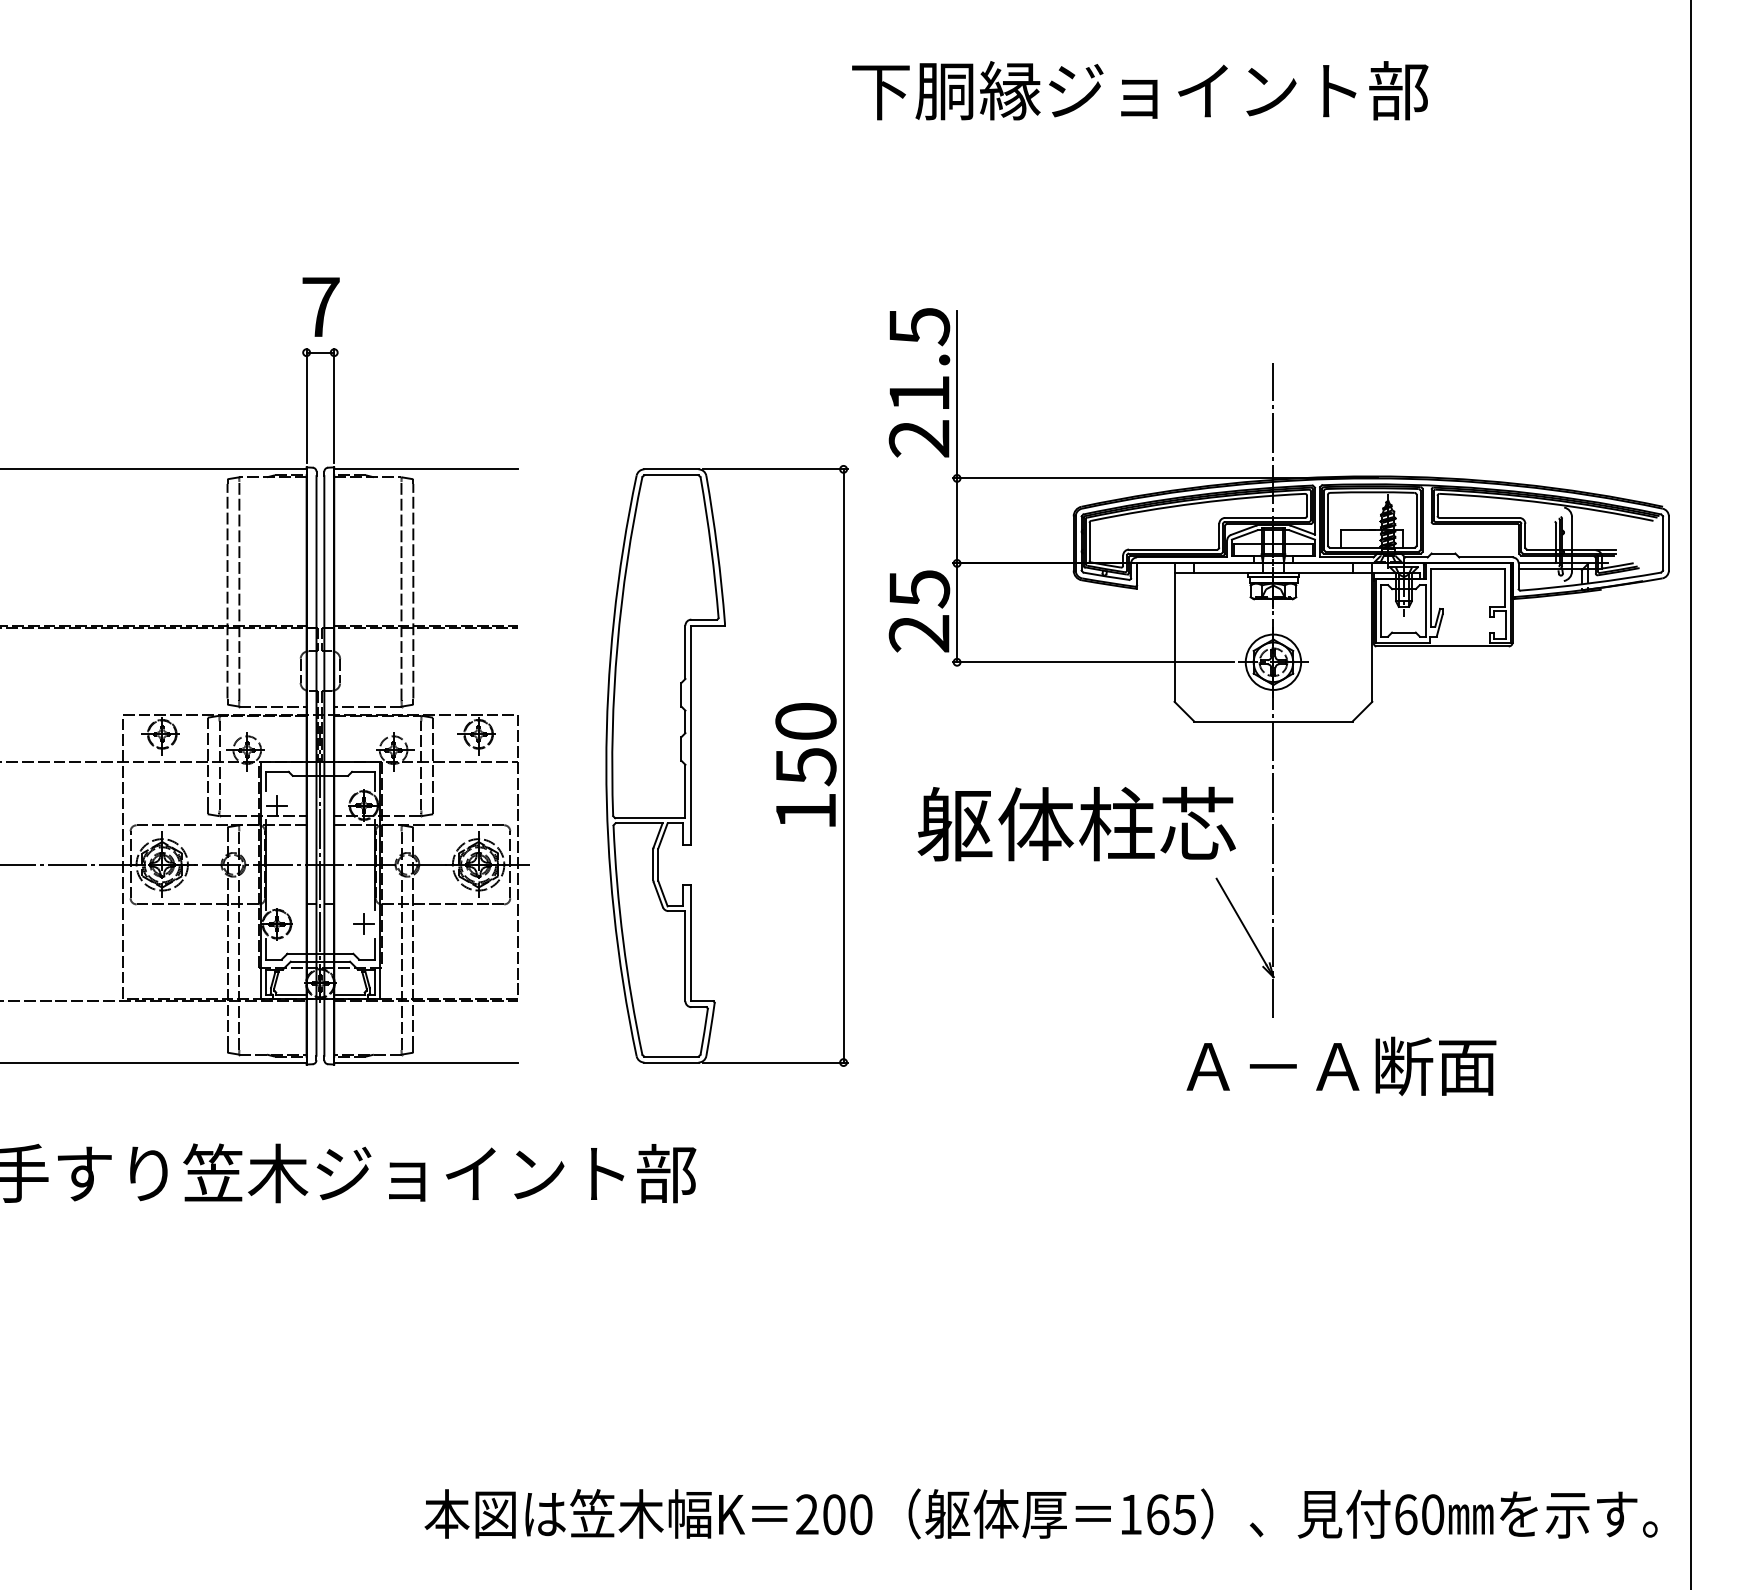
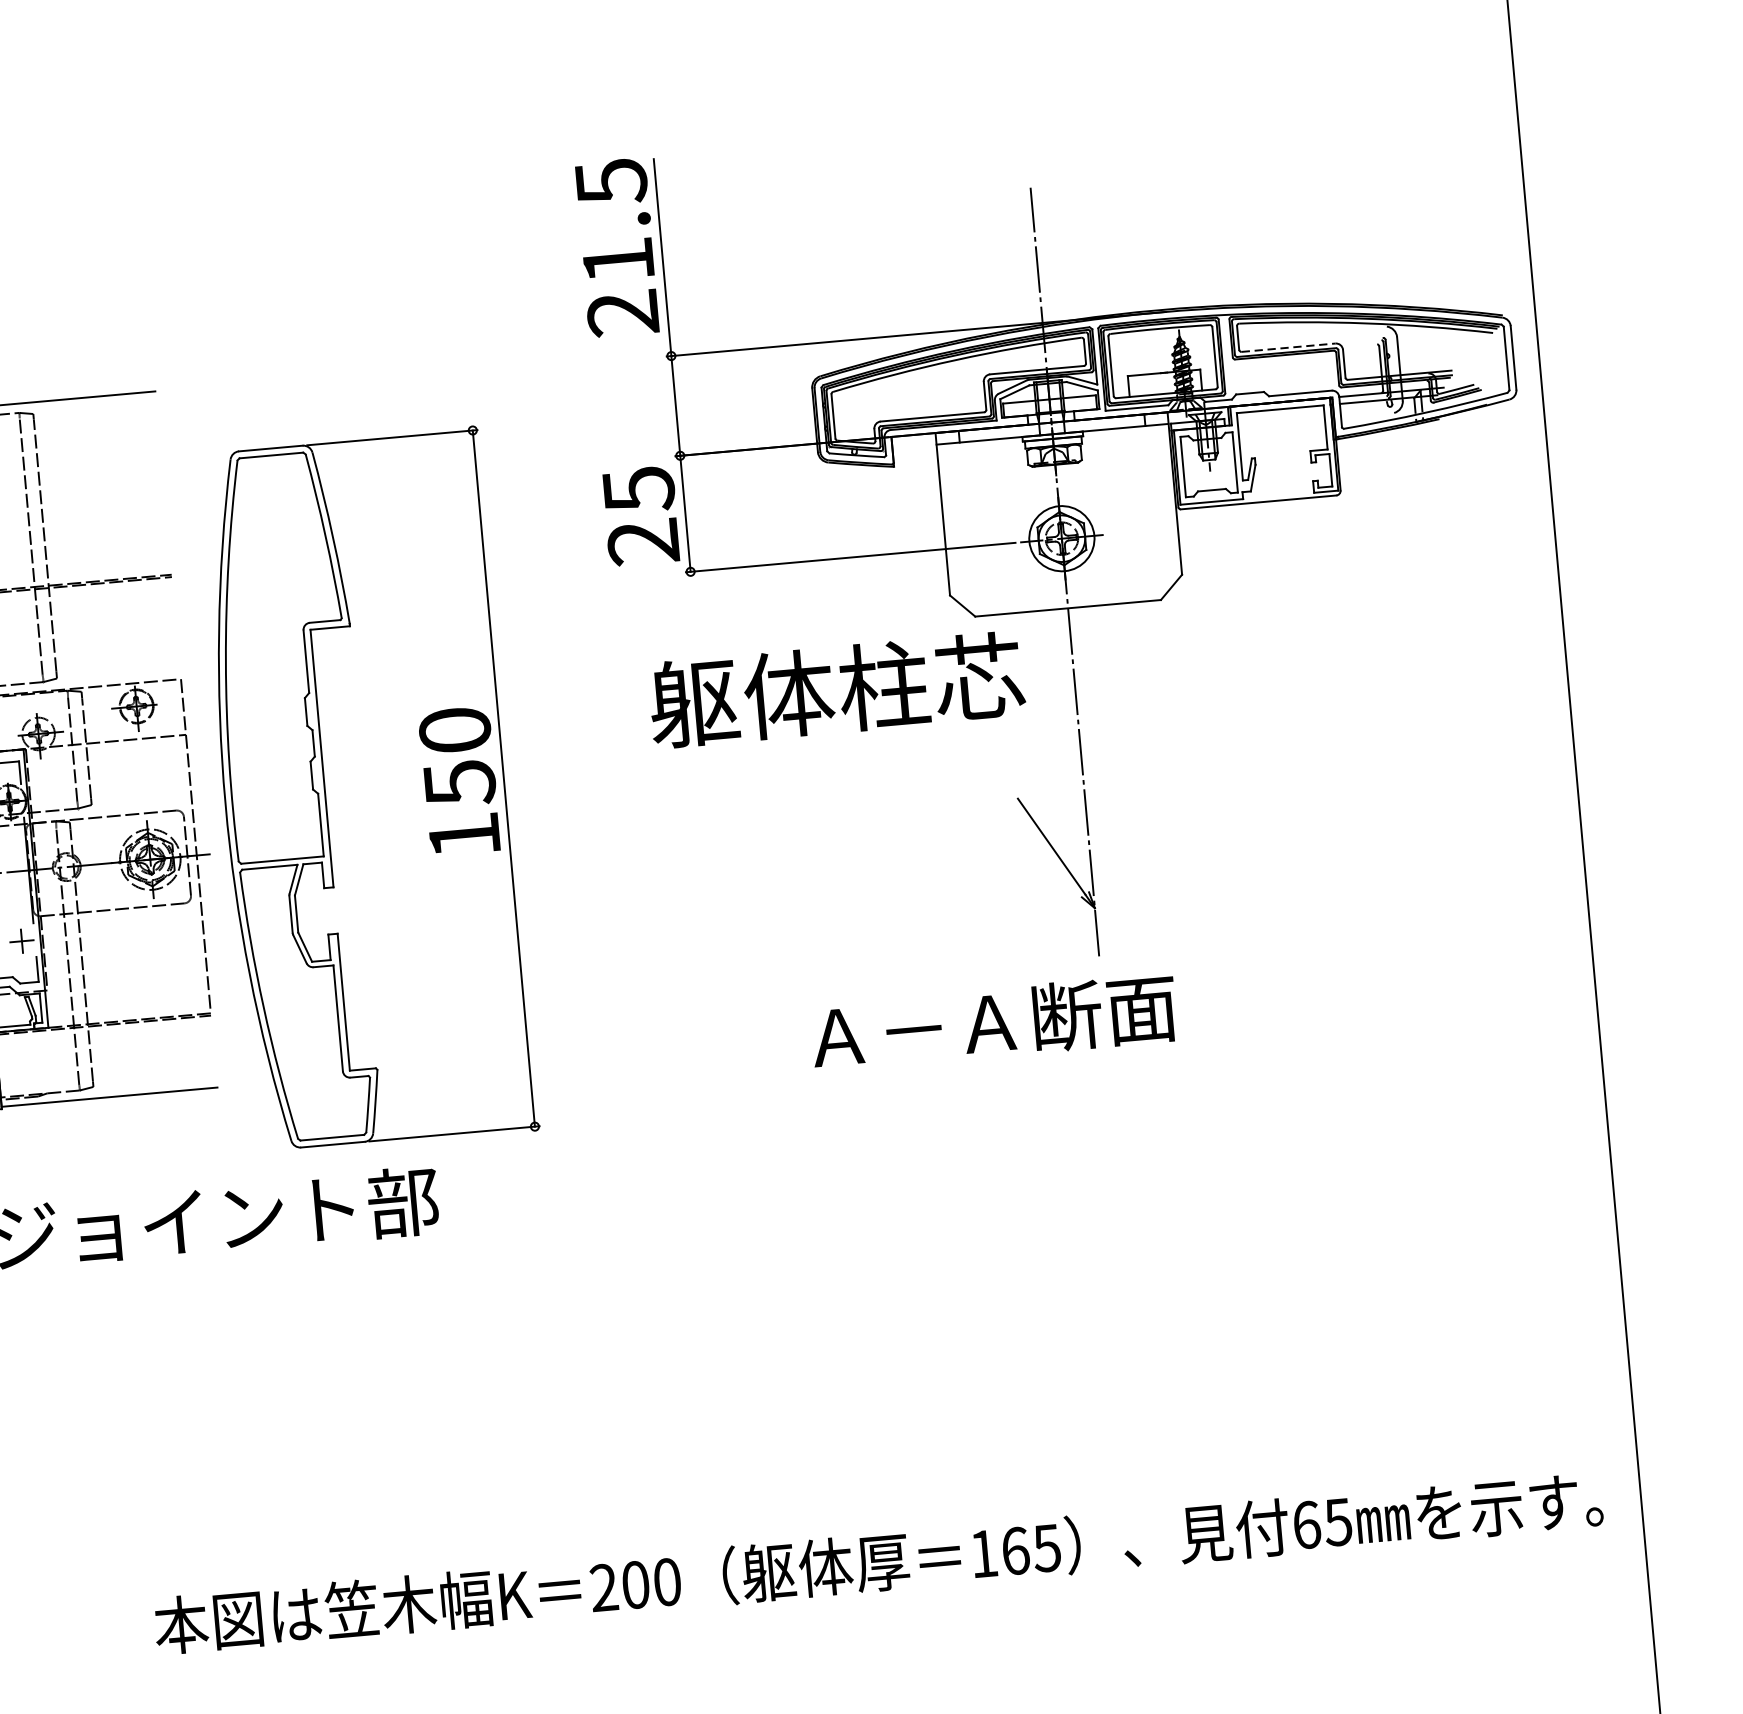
line: (1479, 517) -> (1288, 347), solid -> dashed
part: (726, 765) -> (366, 790), moved
text: (1076, 823) -> (836, 689), moved
text: (1341, 1065) -> (993, 1021), moved
text: (1432, 1514) -> (1337, 1522), 60 -> 65

